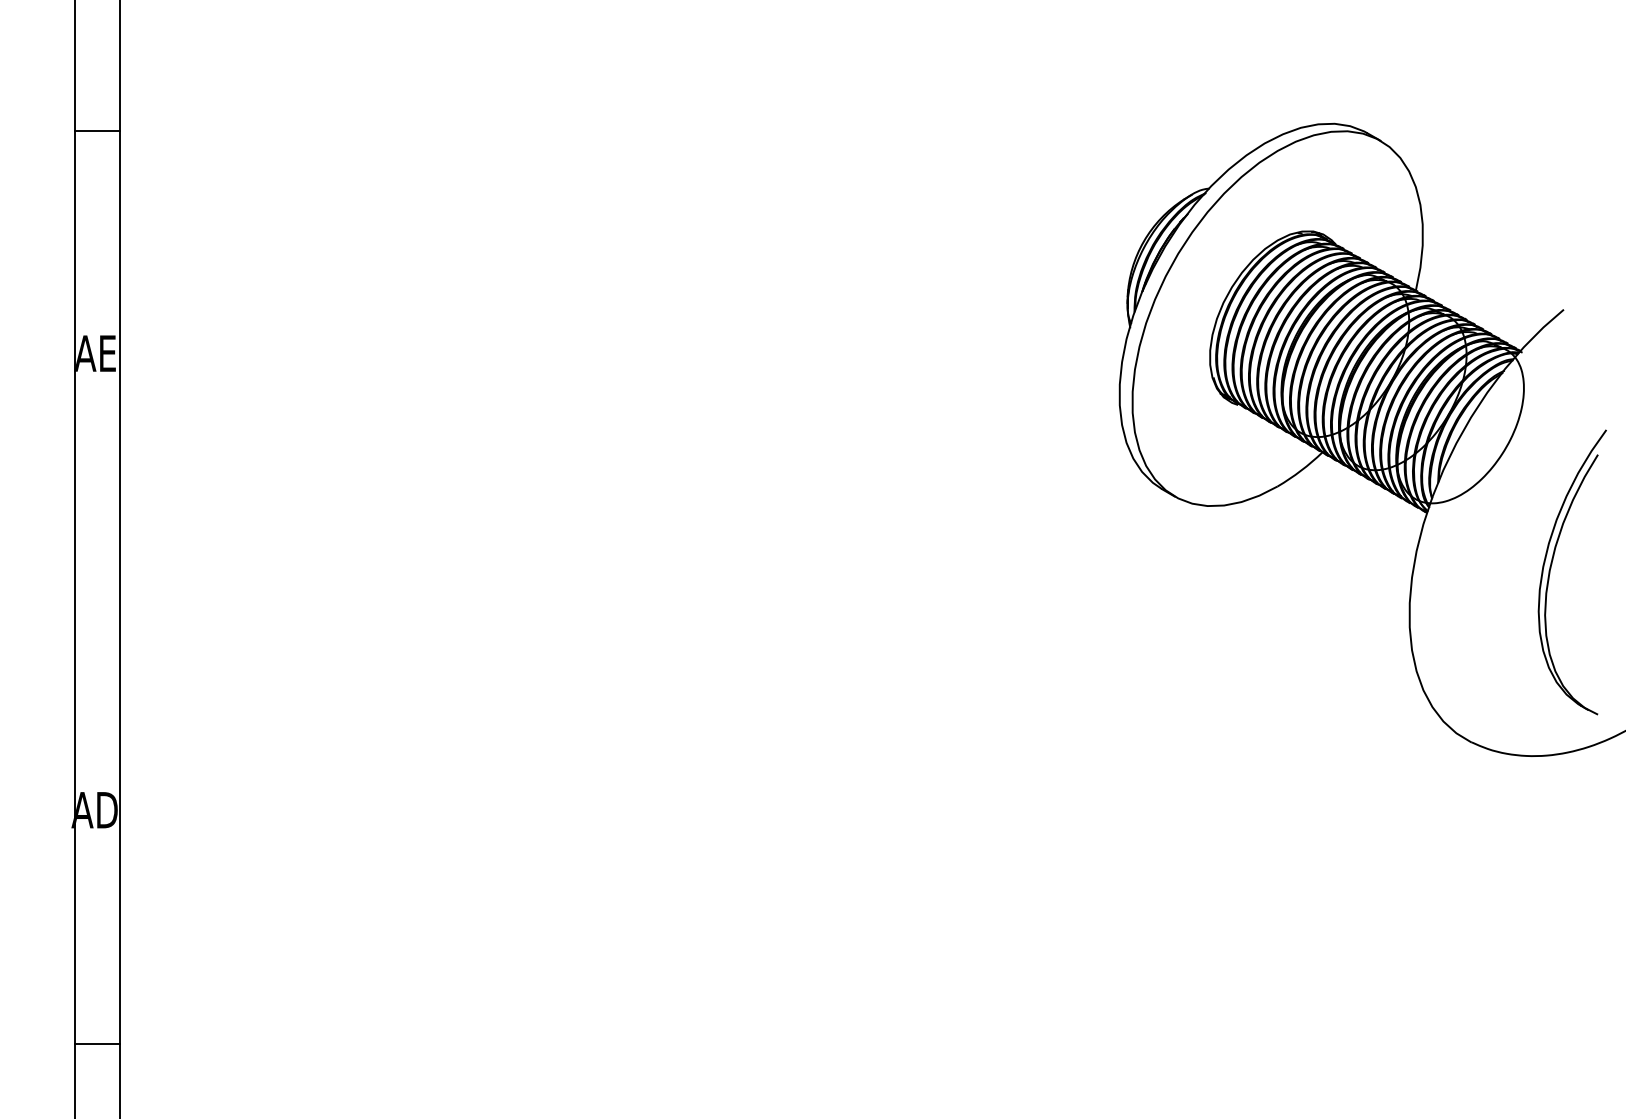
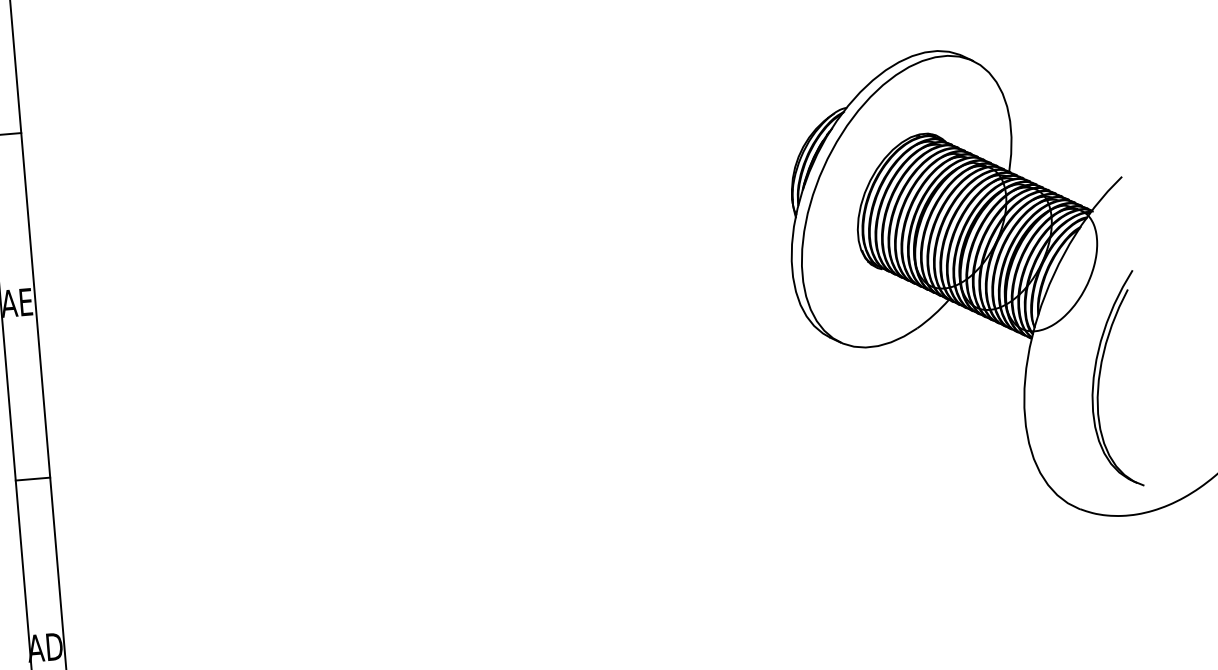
part: (1551, 568) -> (1099, 378), moved
line: (97, 587) -> (33, 479), added

